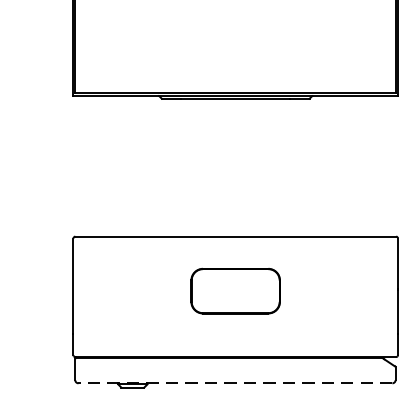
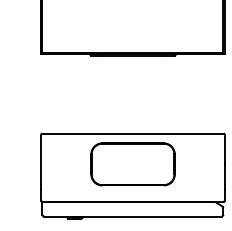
part: (234, 291) -> (132, 164), size x1.67
line: (234, 383) -> (132, 216), dashed -> solid

